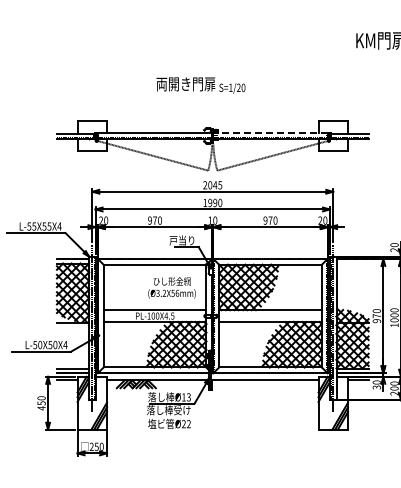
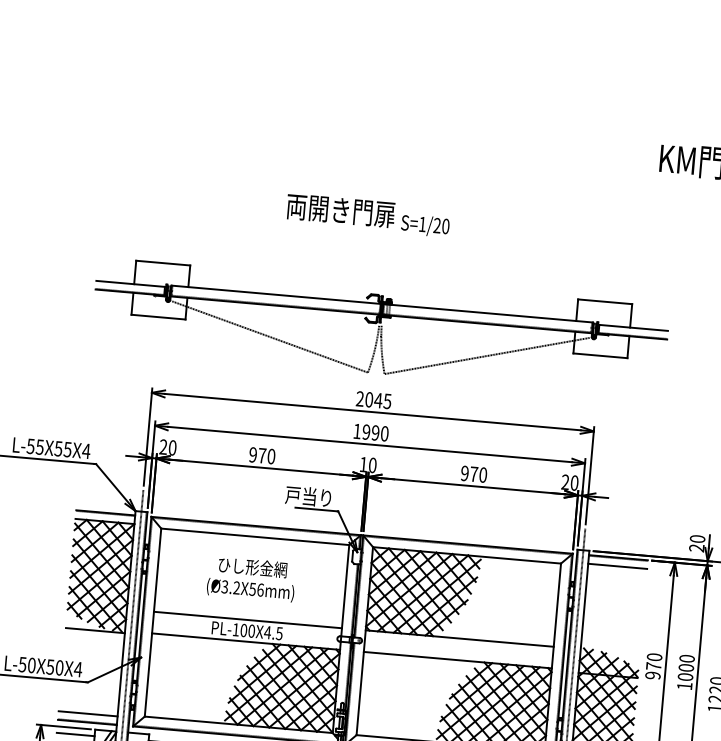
line: (270, 132) -> (488, 312), dashed -> solid
line: (352, 263) -> (617, 566), added
text: (171, 287) -> (250, 578), moved

